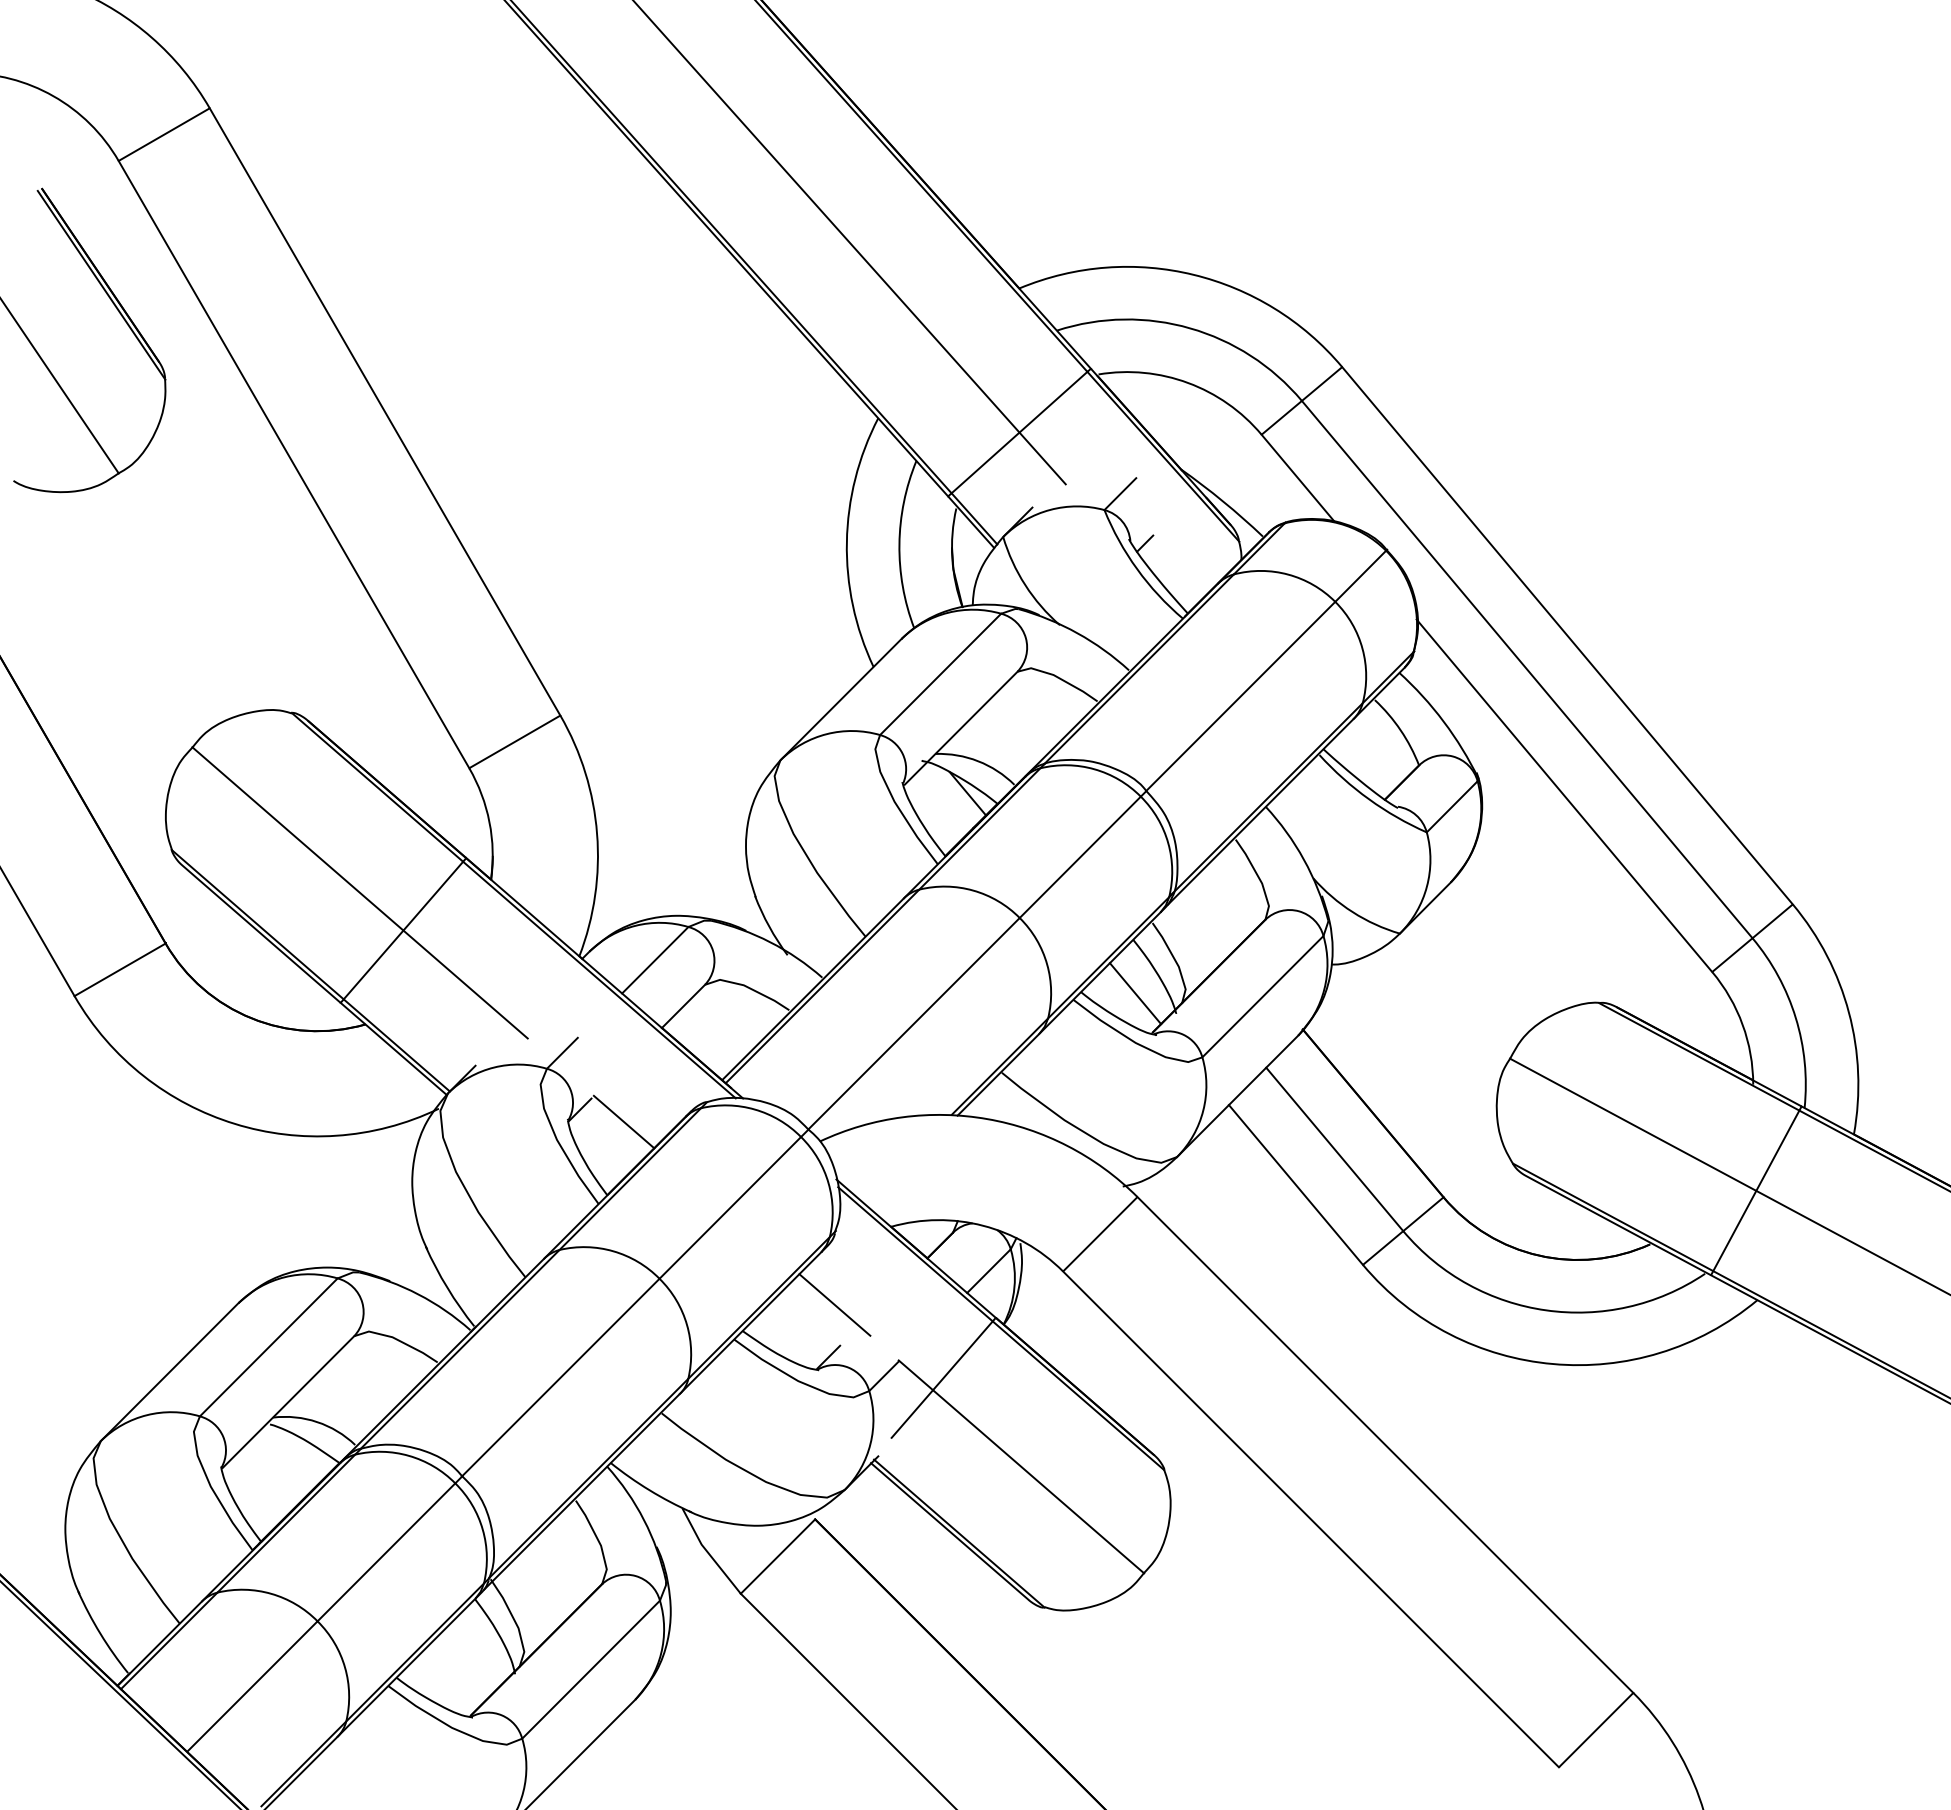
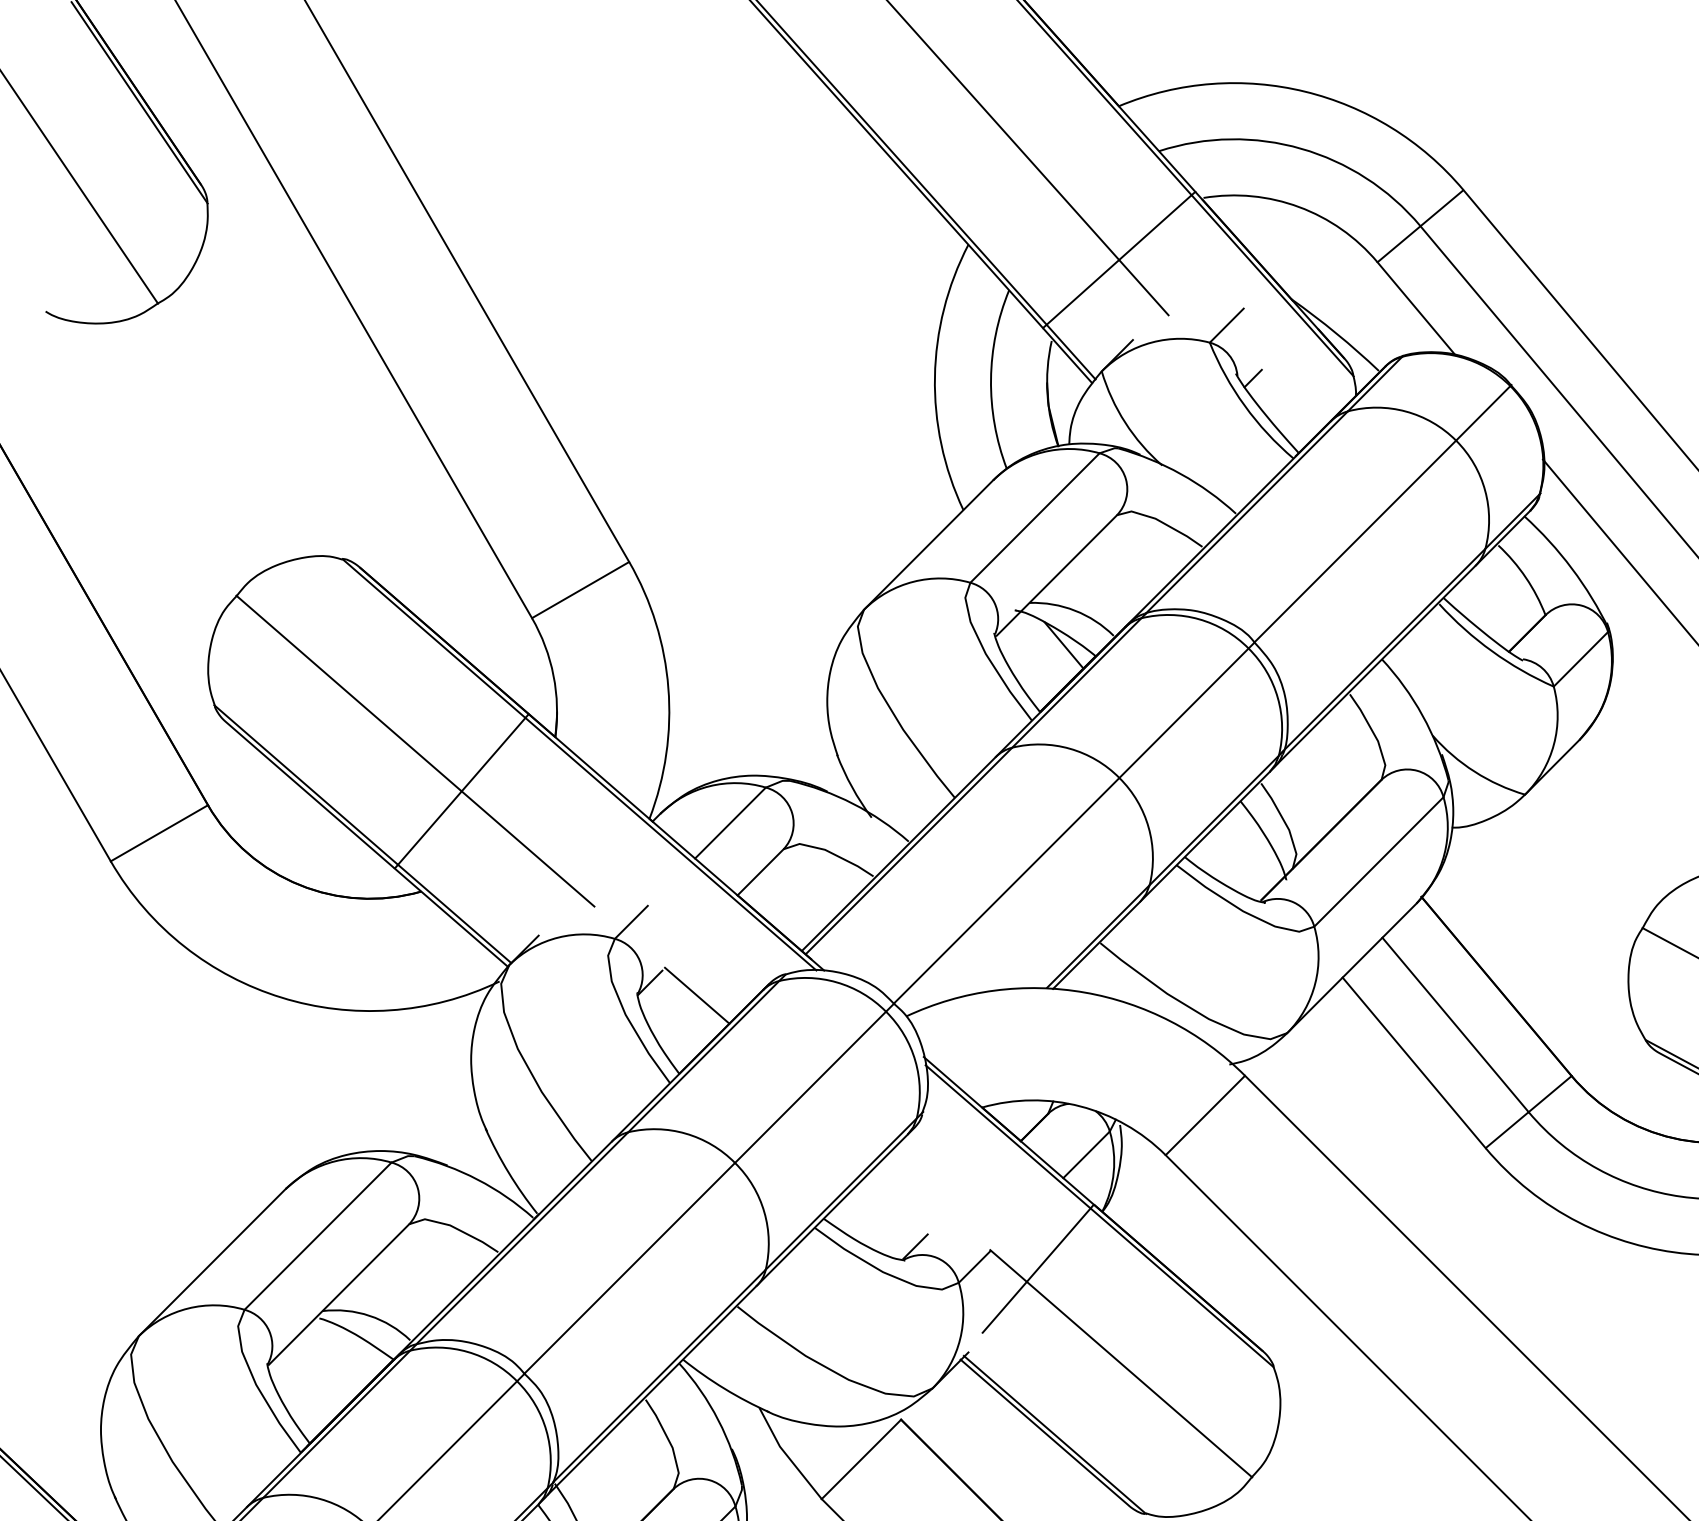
line: (1135, 993) -> (1242, 858), removed
line: (834, 1304) -> (921, 1190), removed

